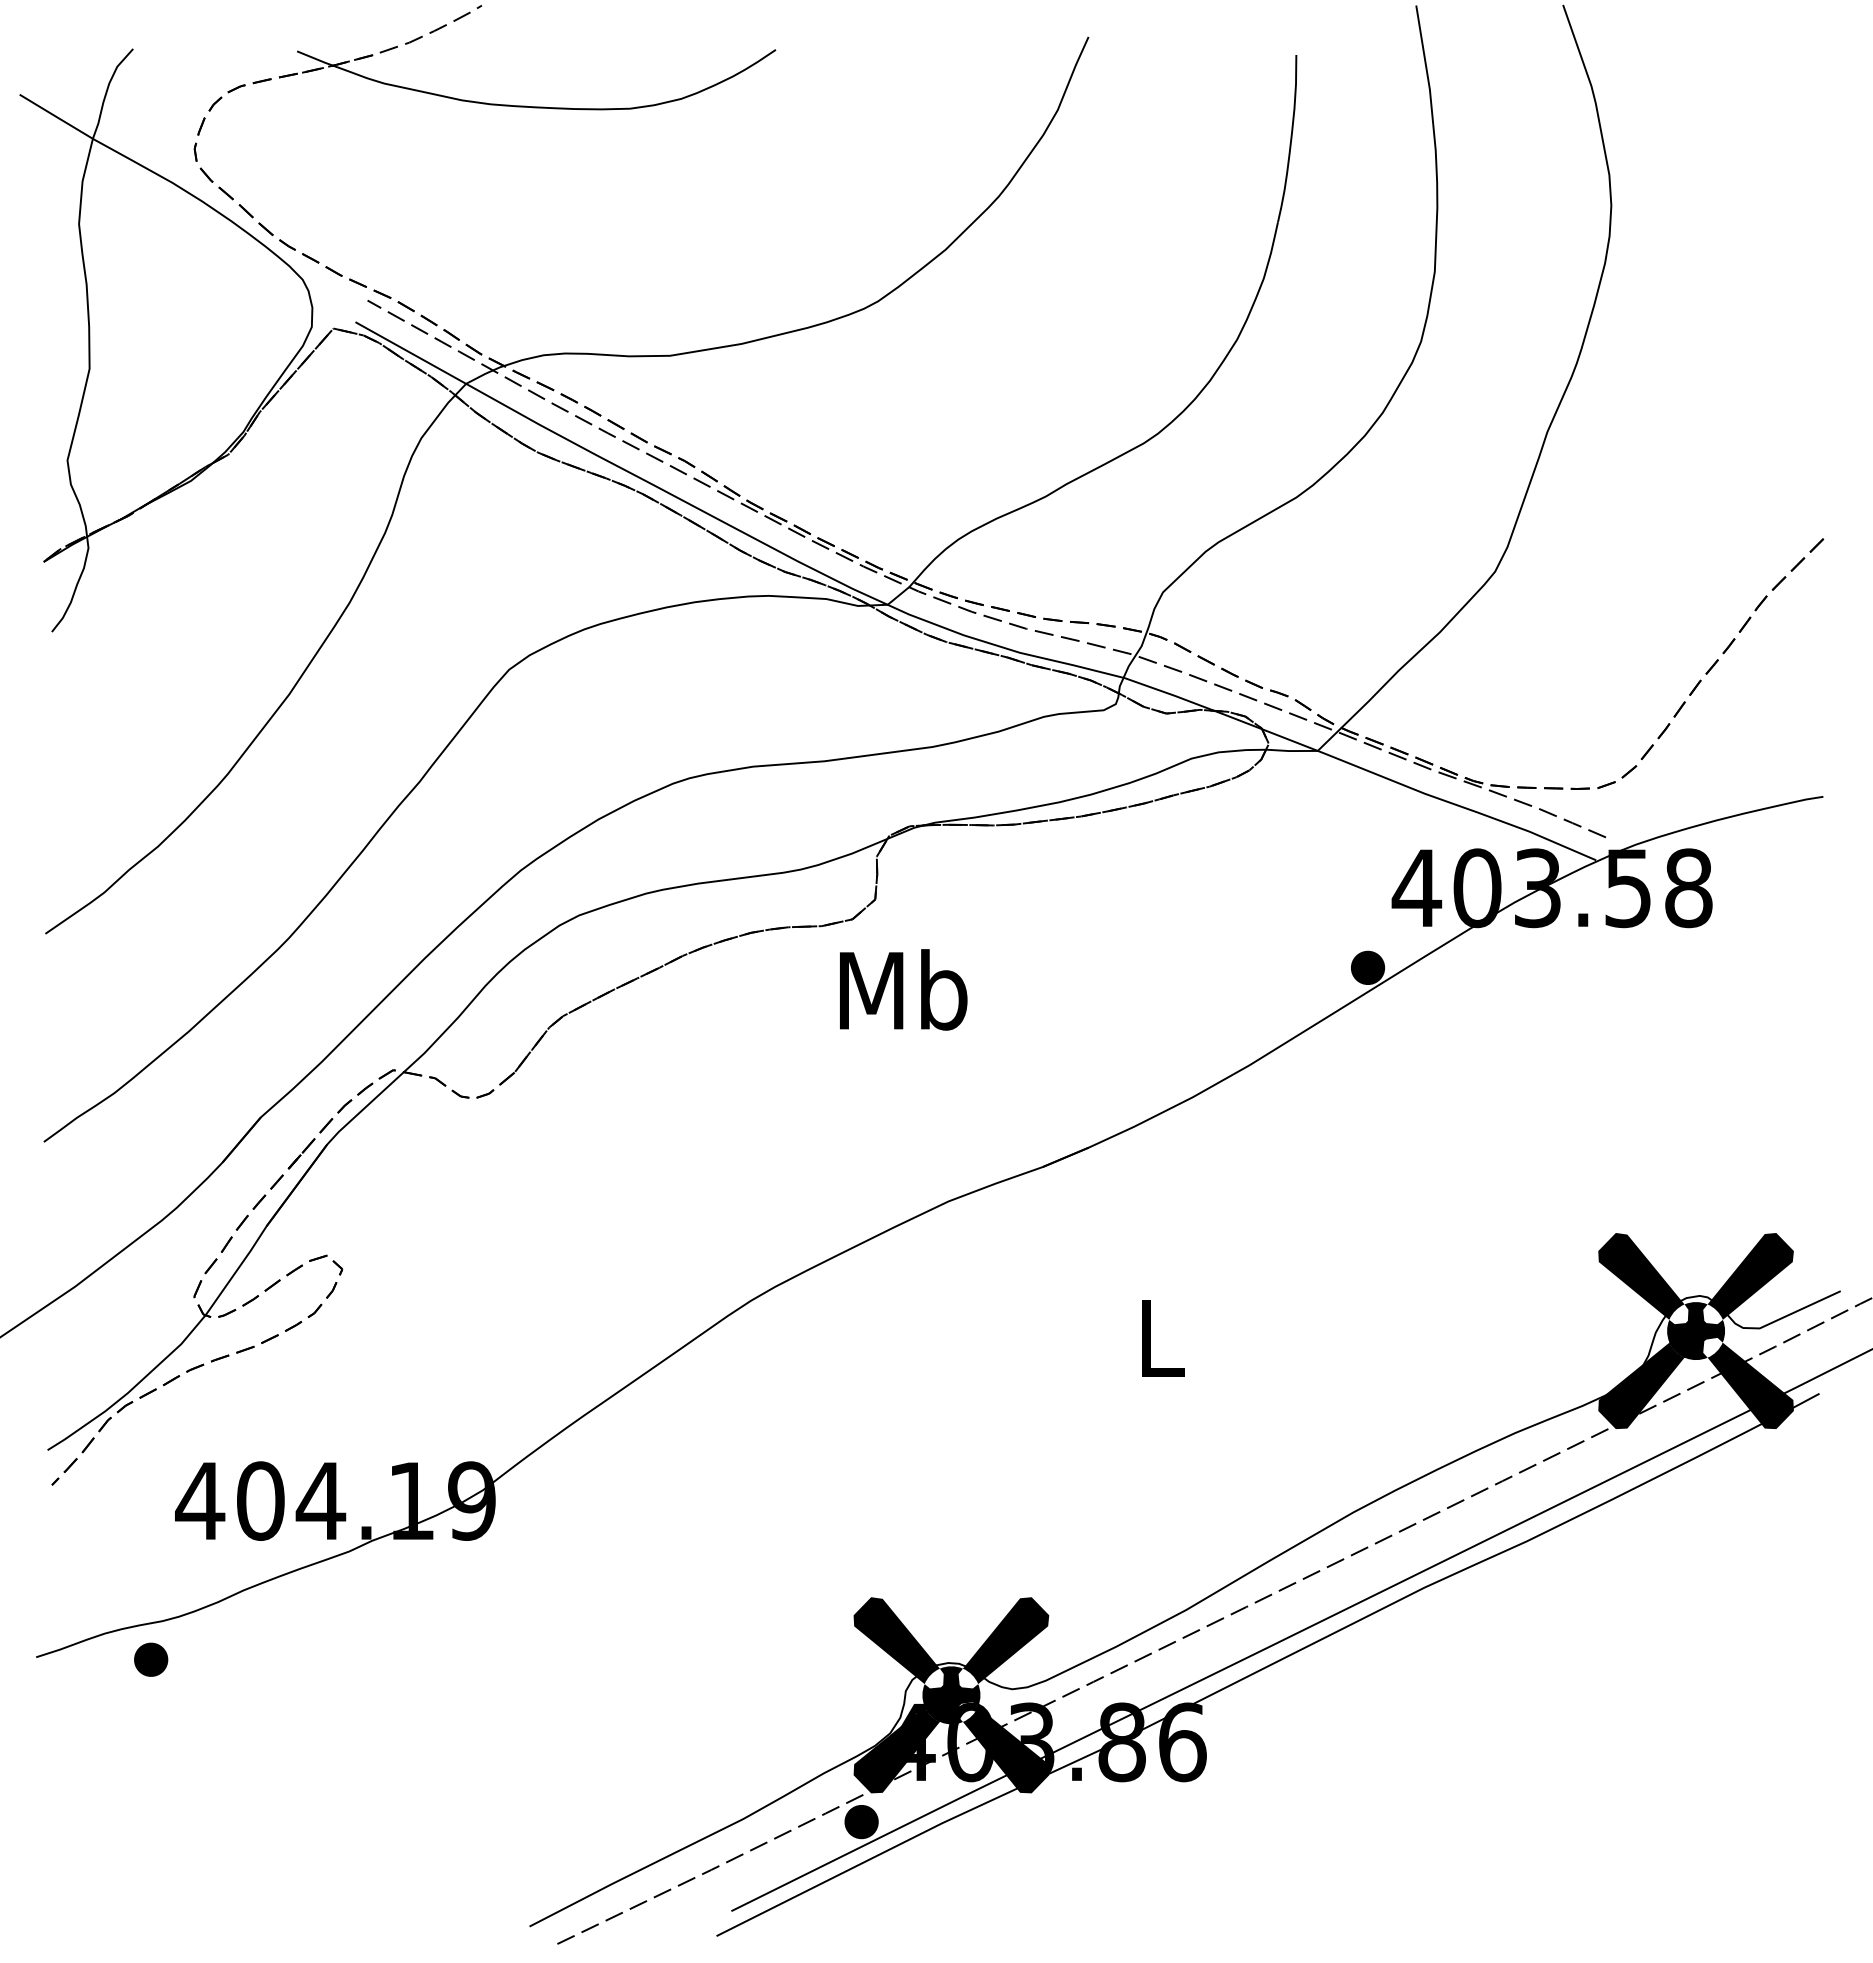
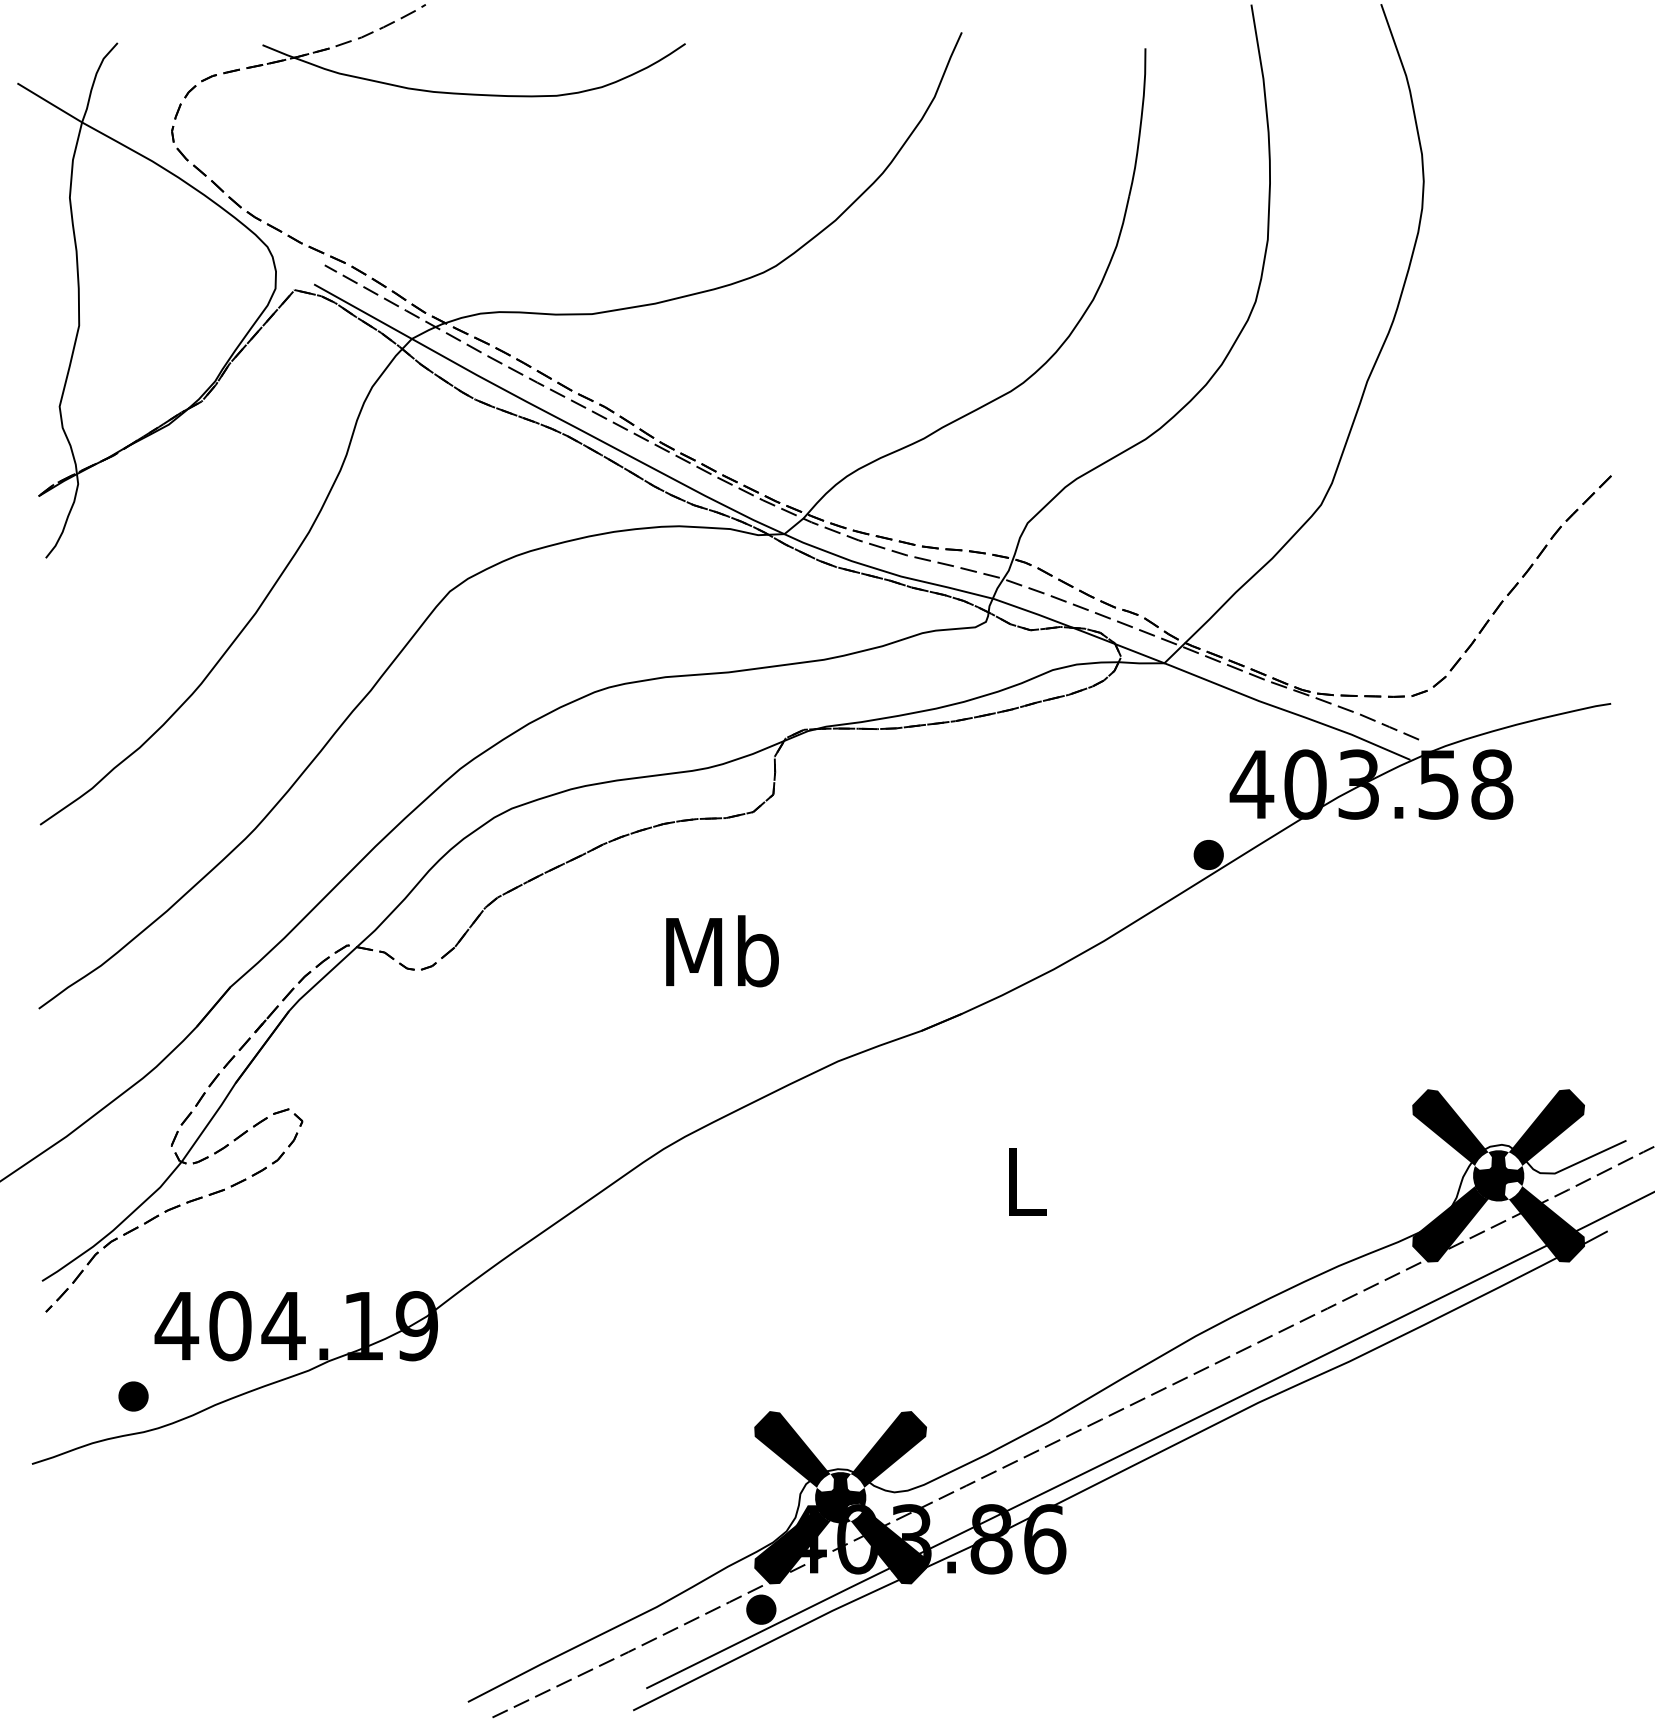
text: (903, 989) -> (722, 950), moved
part: (151, 1659) -> (133, 1396), moved

